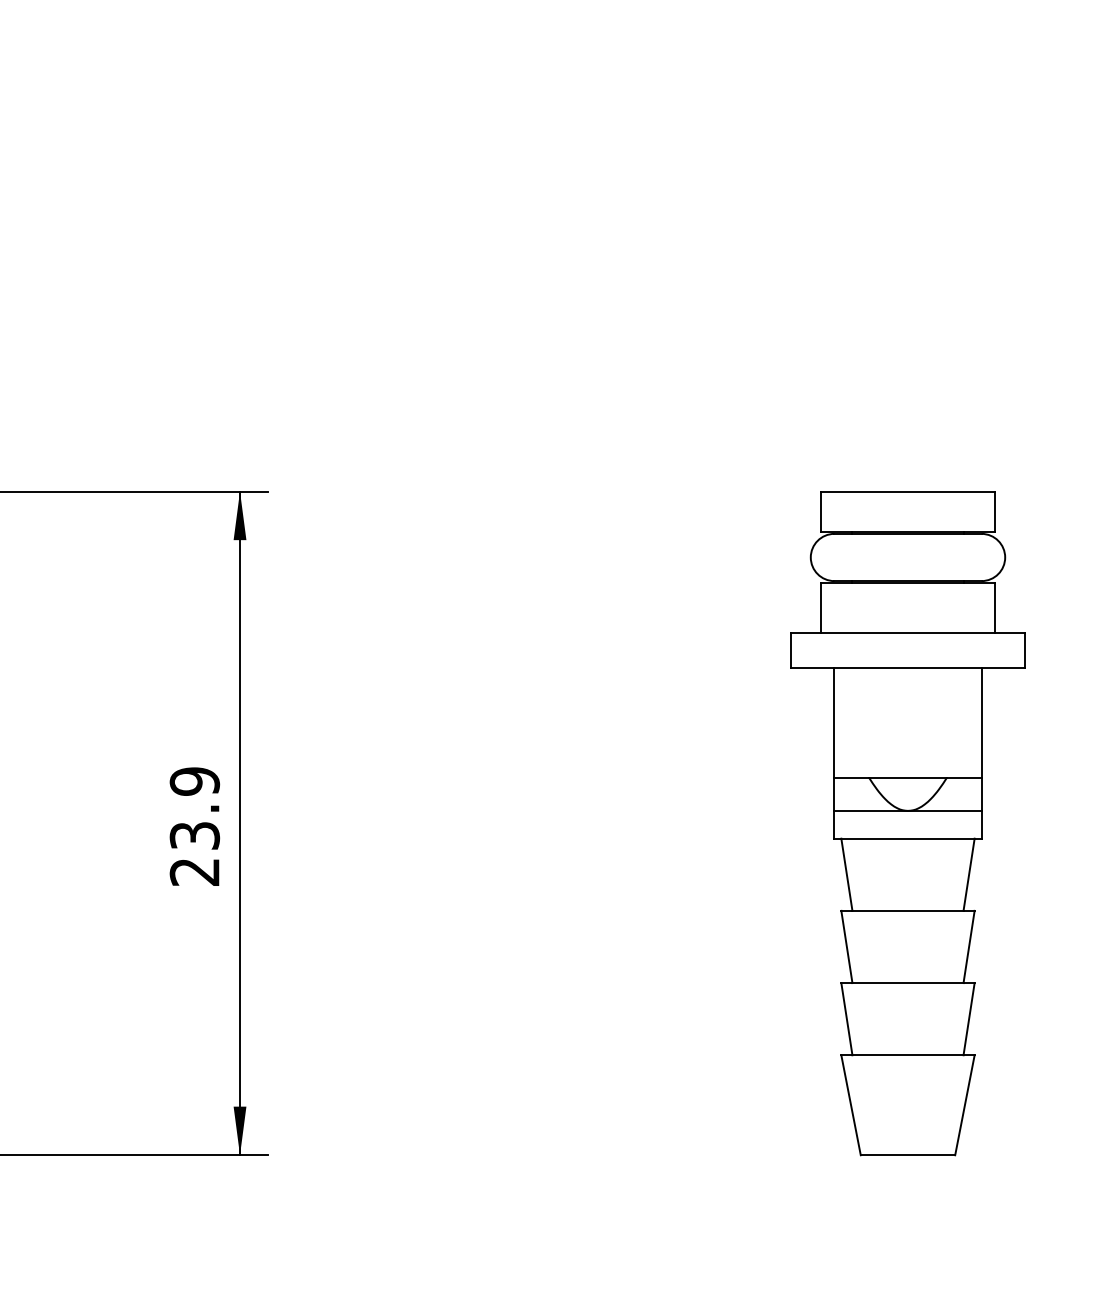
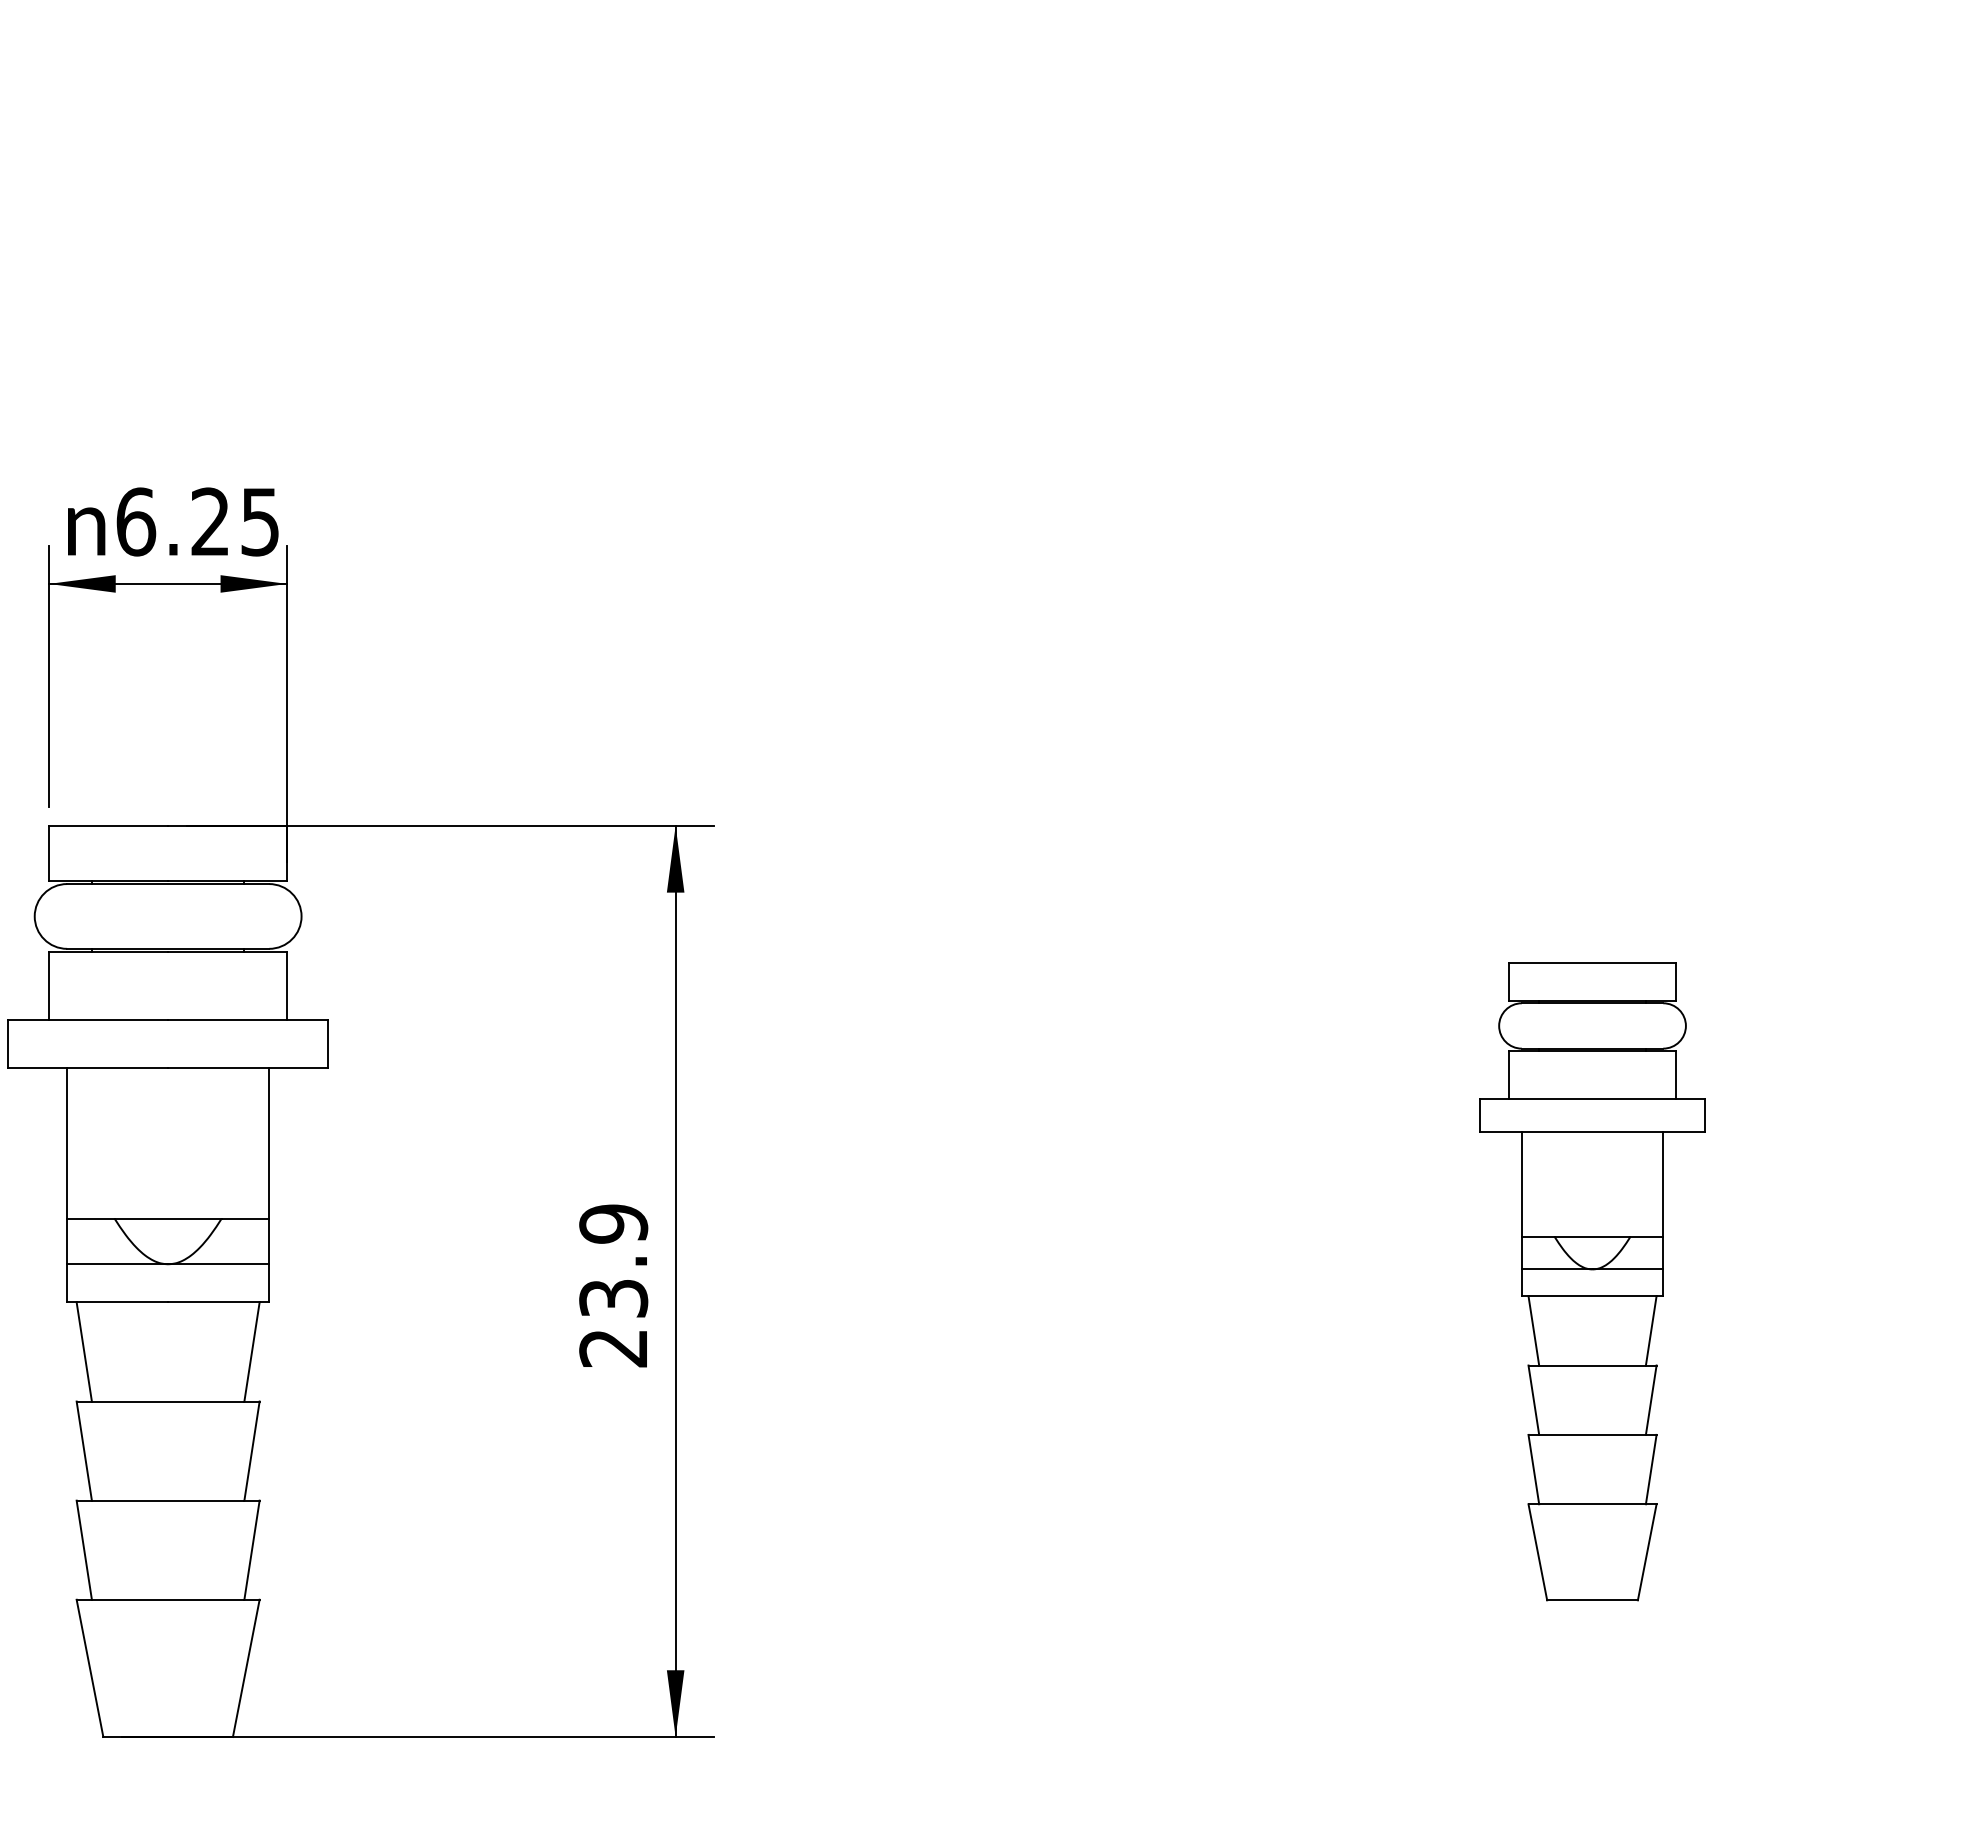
part: (907, 823) -> (1592, 1281), size x0.7

